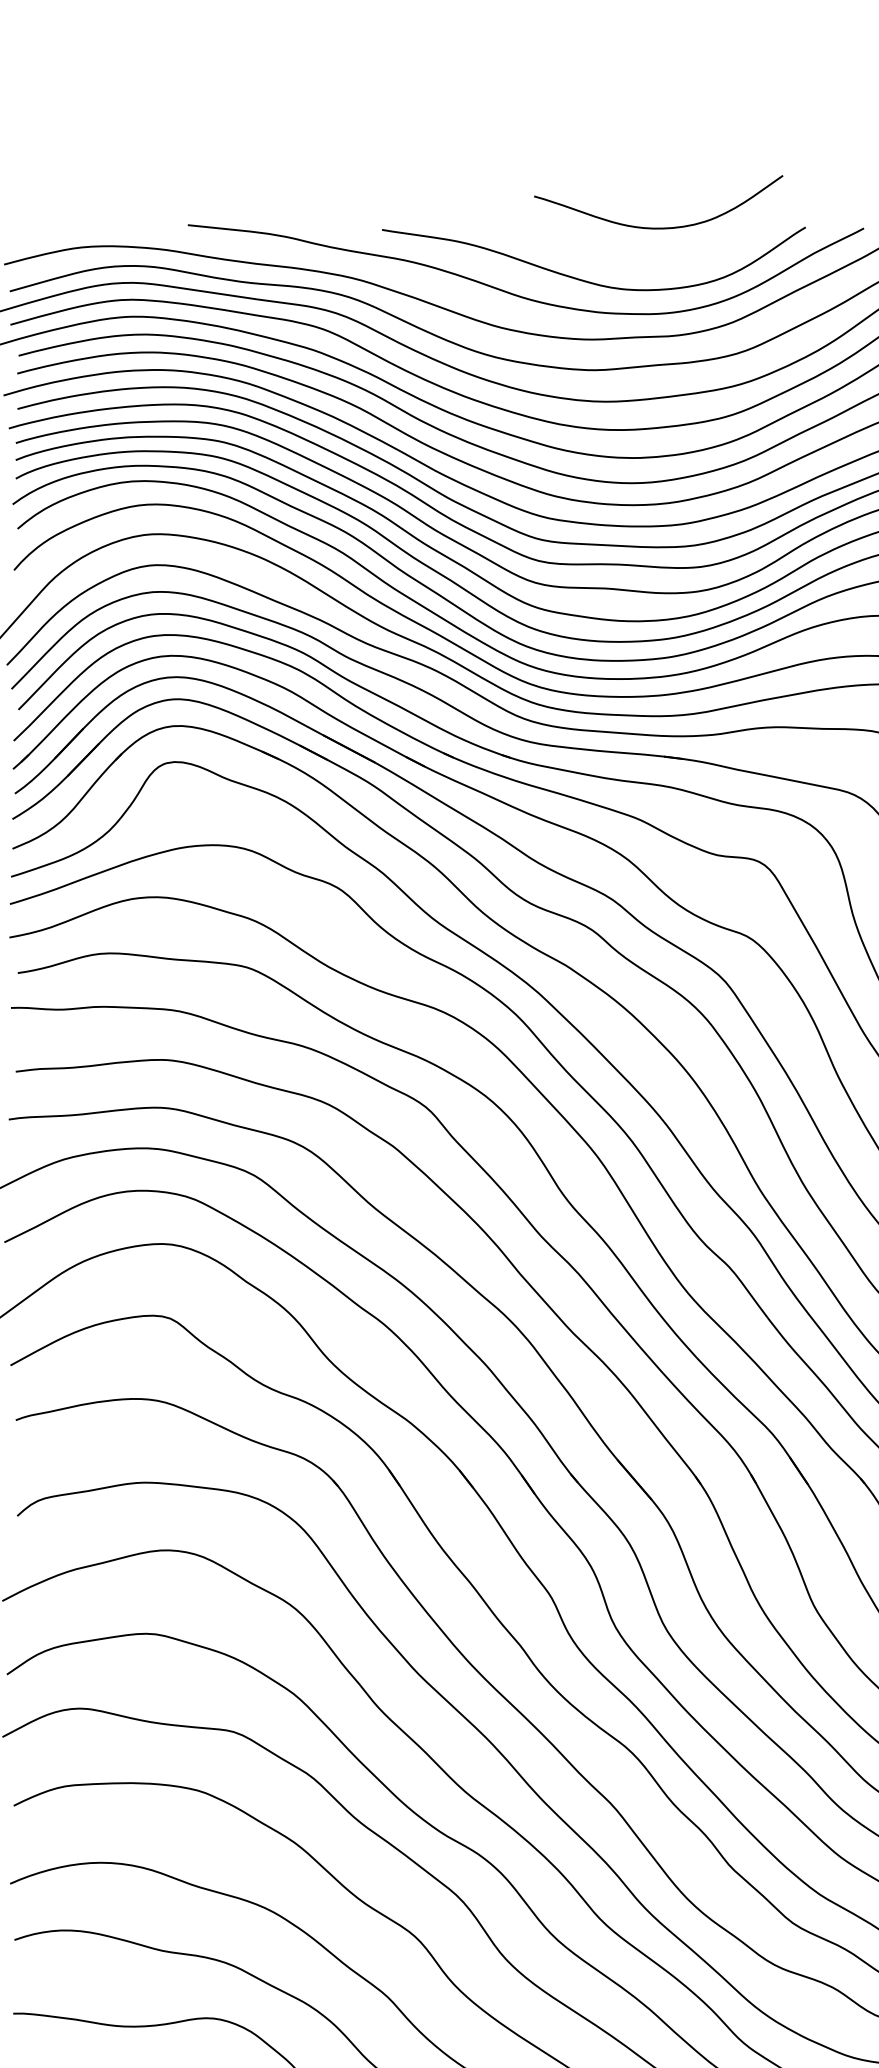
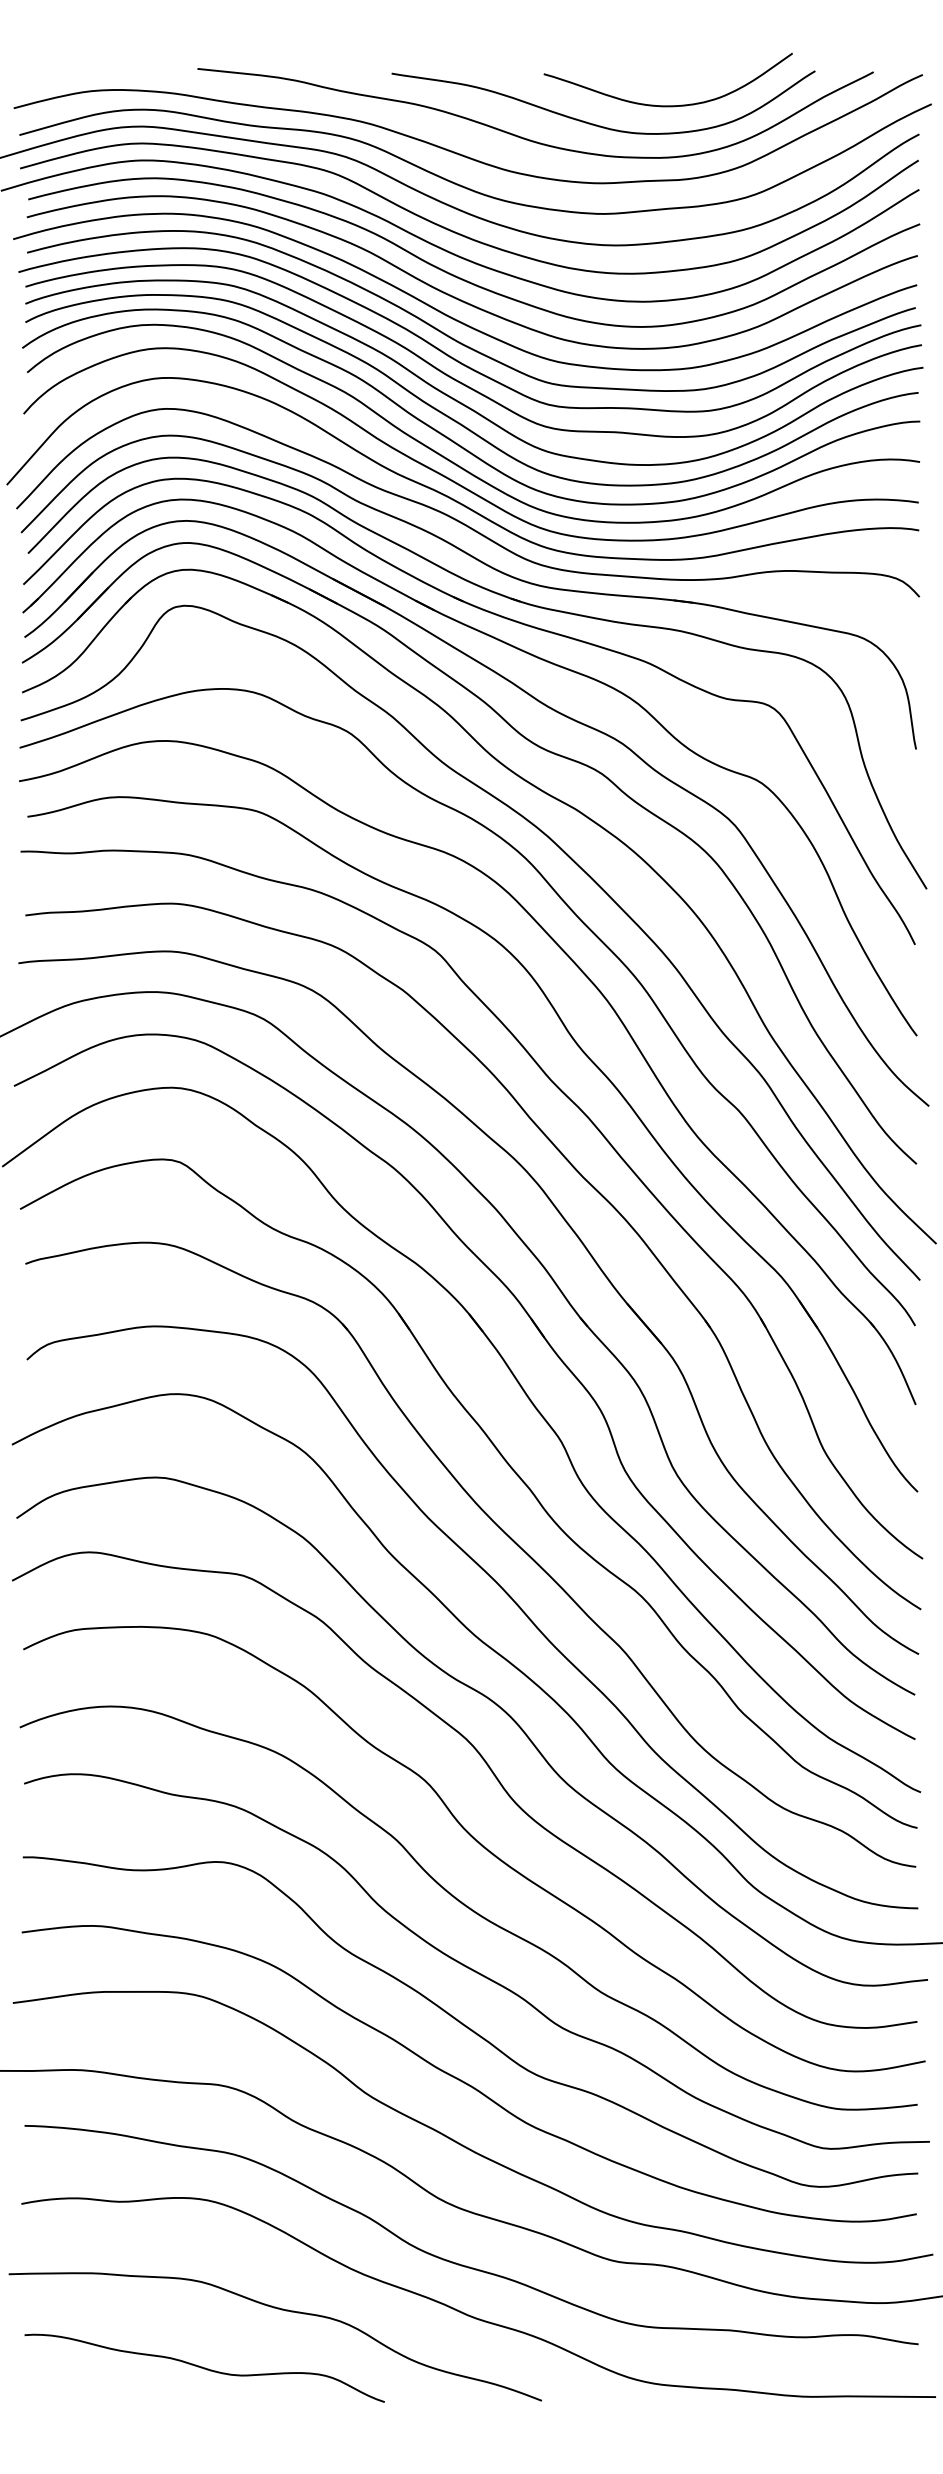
curve: (657, 227) -> (667, 105), moved

